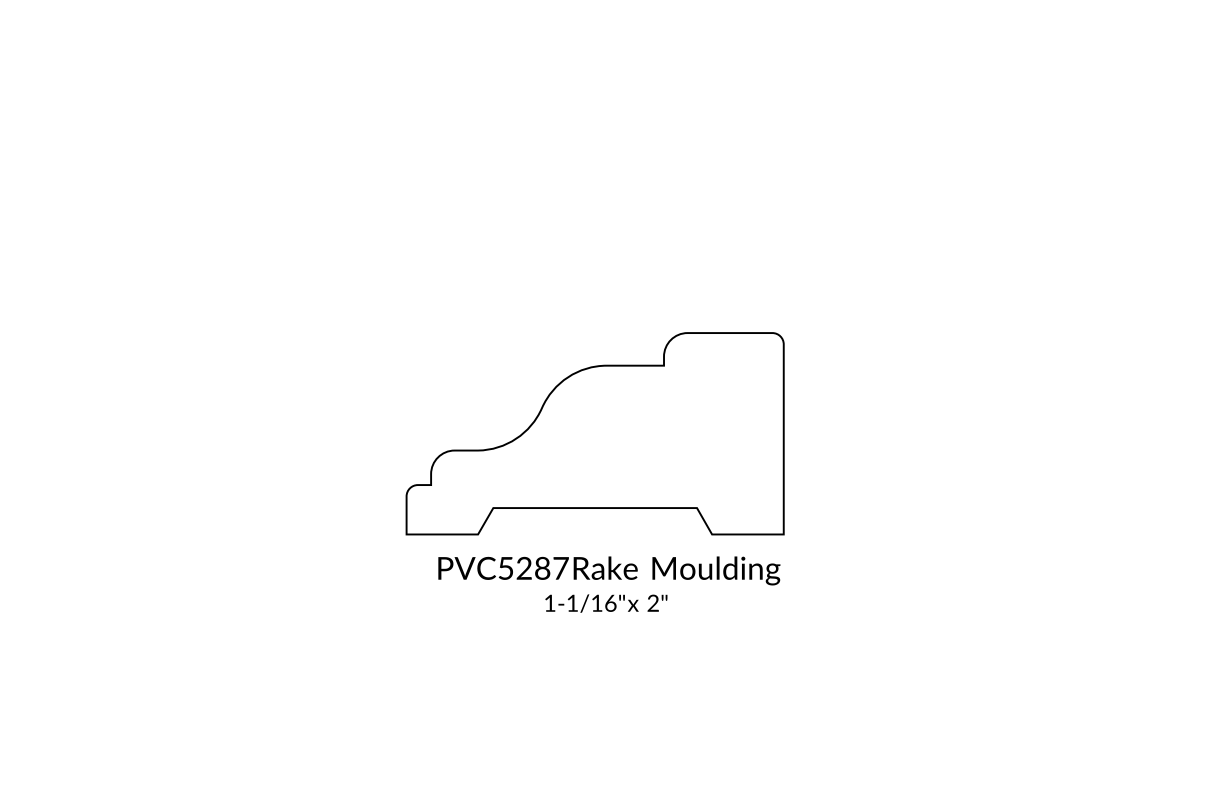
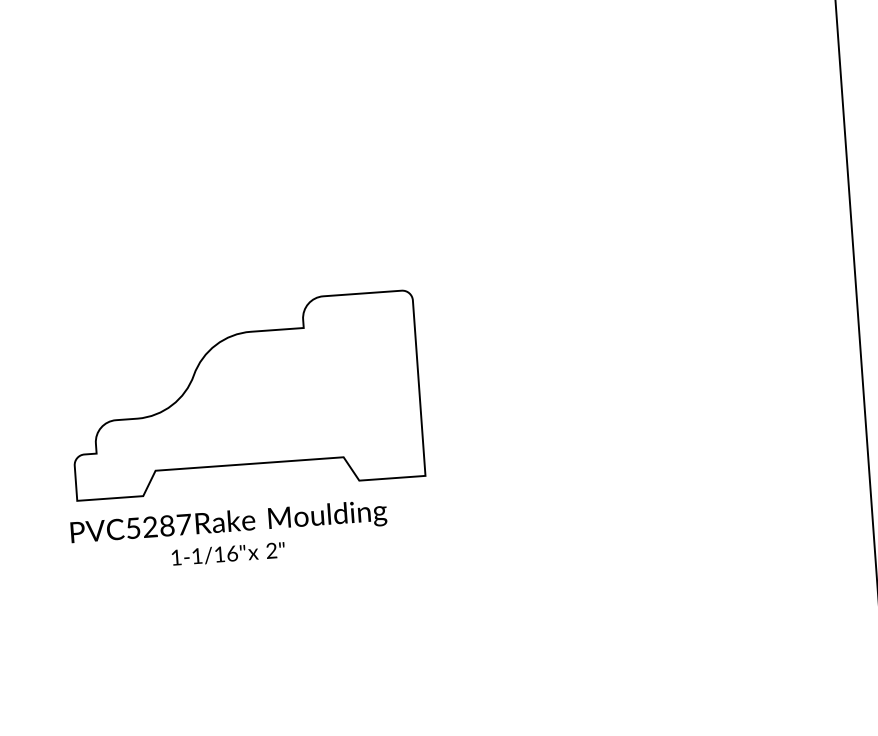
part: (594, 433) -> (244, 395), moved

